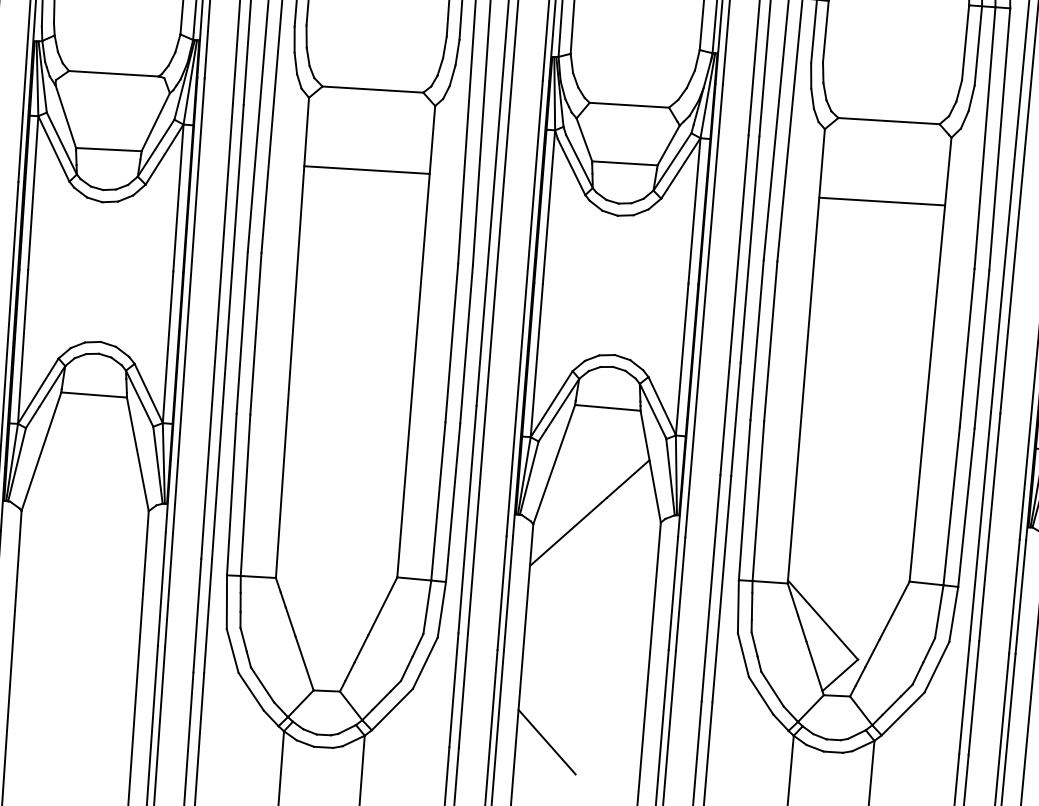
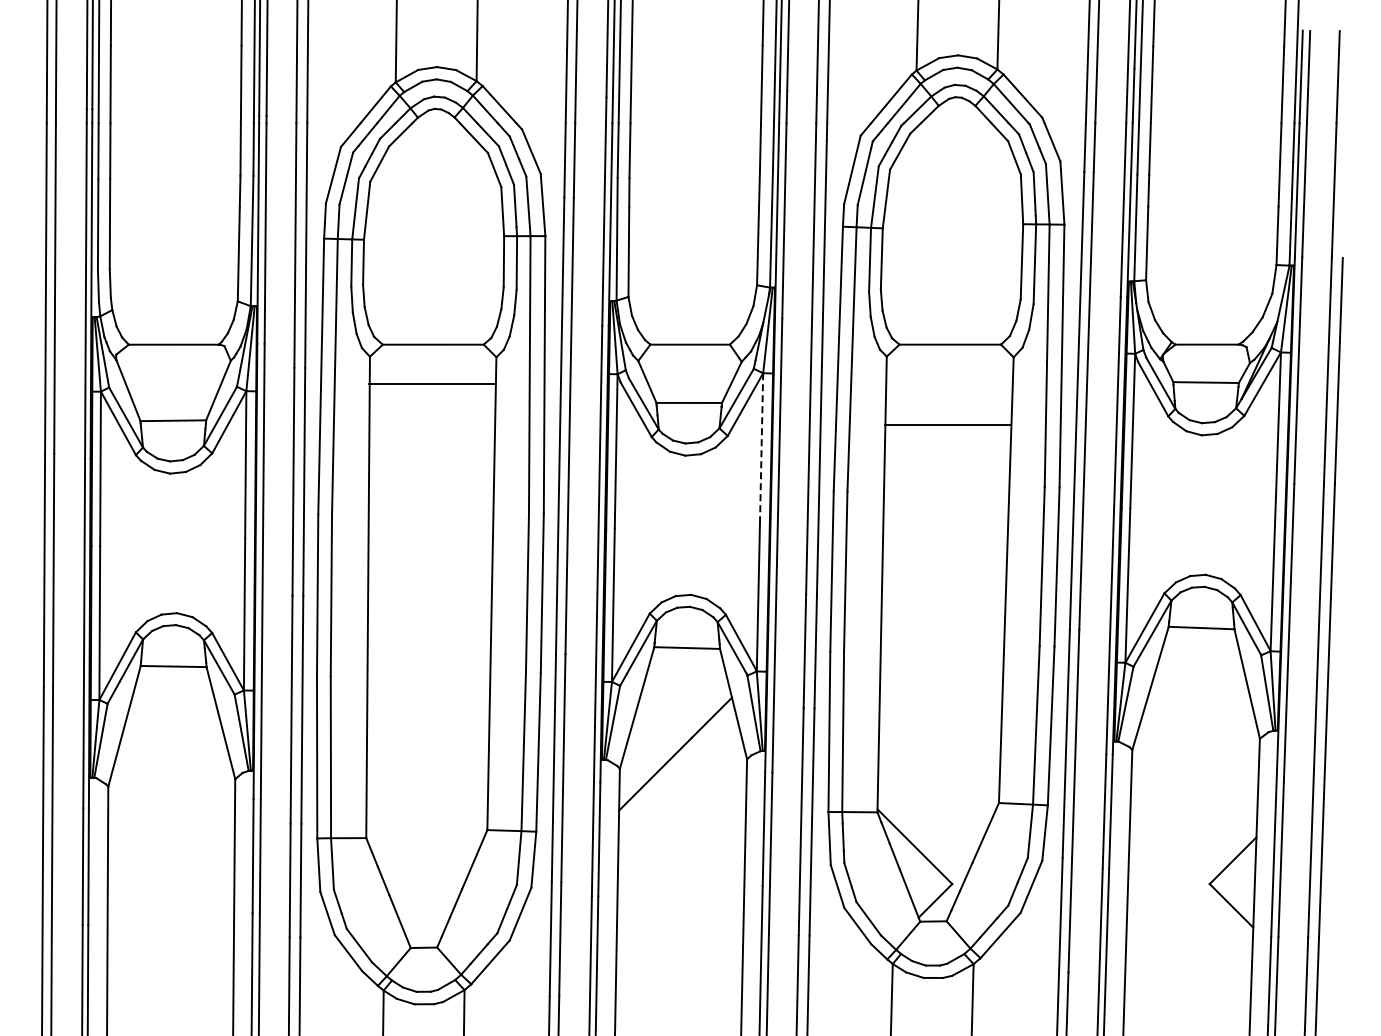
line: (367, 170) -> (432, 384), moved
line: (694, 211) -> (761, 446), solid -> dashed
line: (546, 741) -> (646, 984), removed

